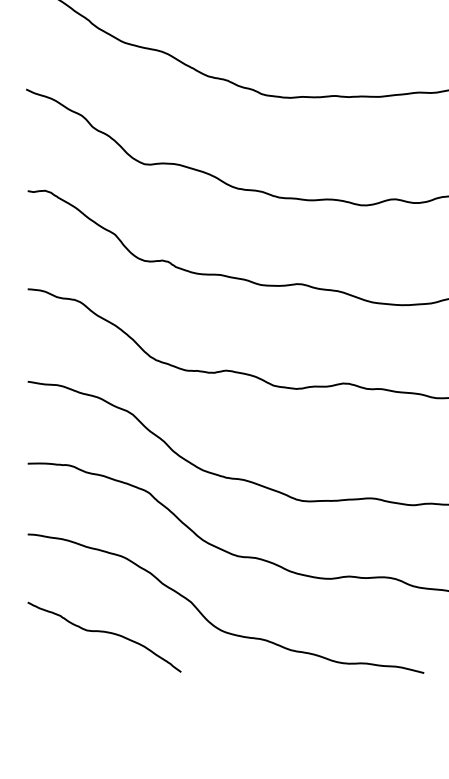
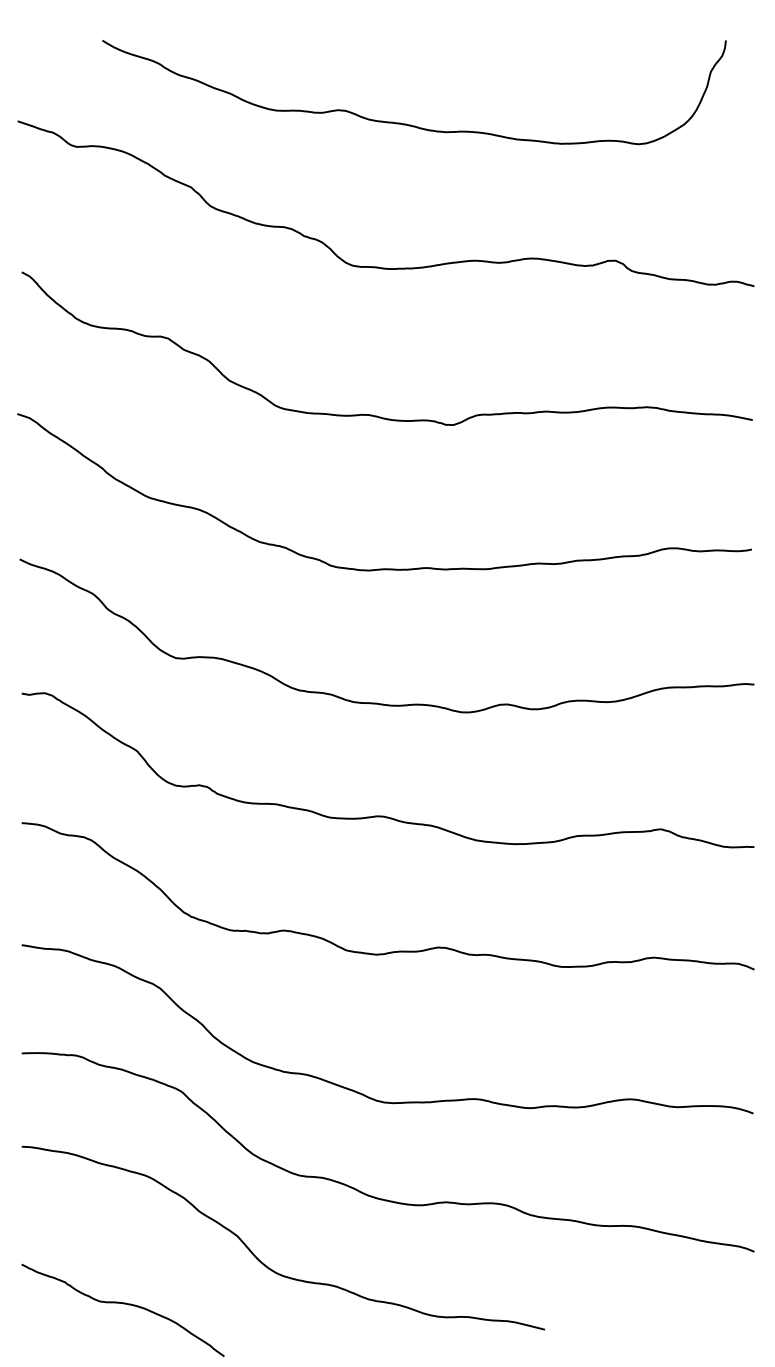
curve: (104, 632) -> (123, 1304), moved

